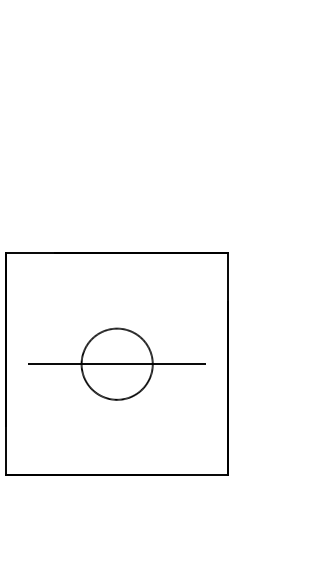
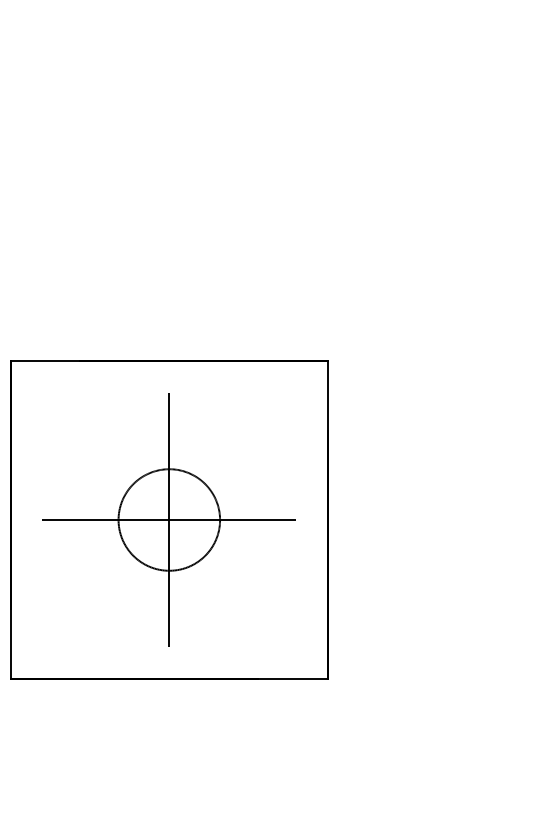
line: (117, 363) -> (169, 519), added

